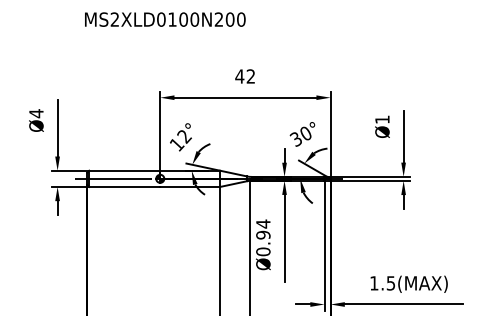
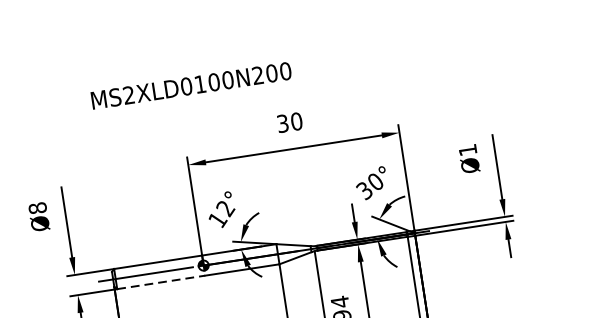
text: (165, 19) -> (191, 85), moved
text: (245, 76) -> (289, 122), 42 -> 30
text: (36, 113) -> (37, 208), Ø4 -> Ø8
line: (125, 186) -> (162, 281), solid -> dashed

